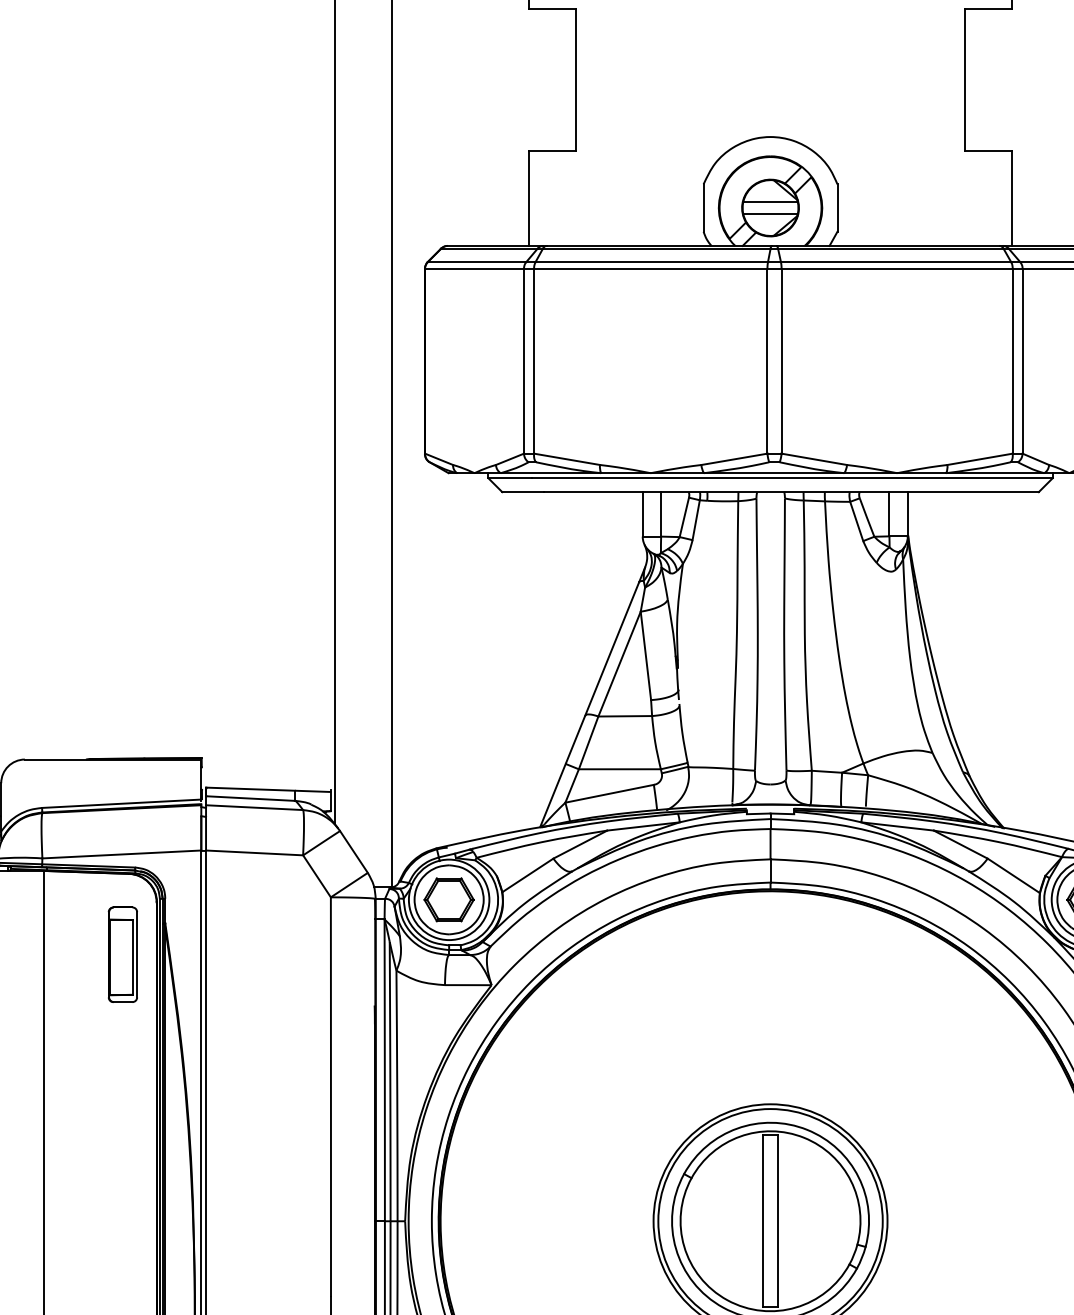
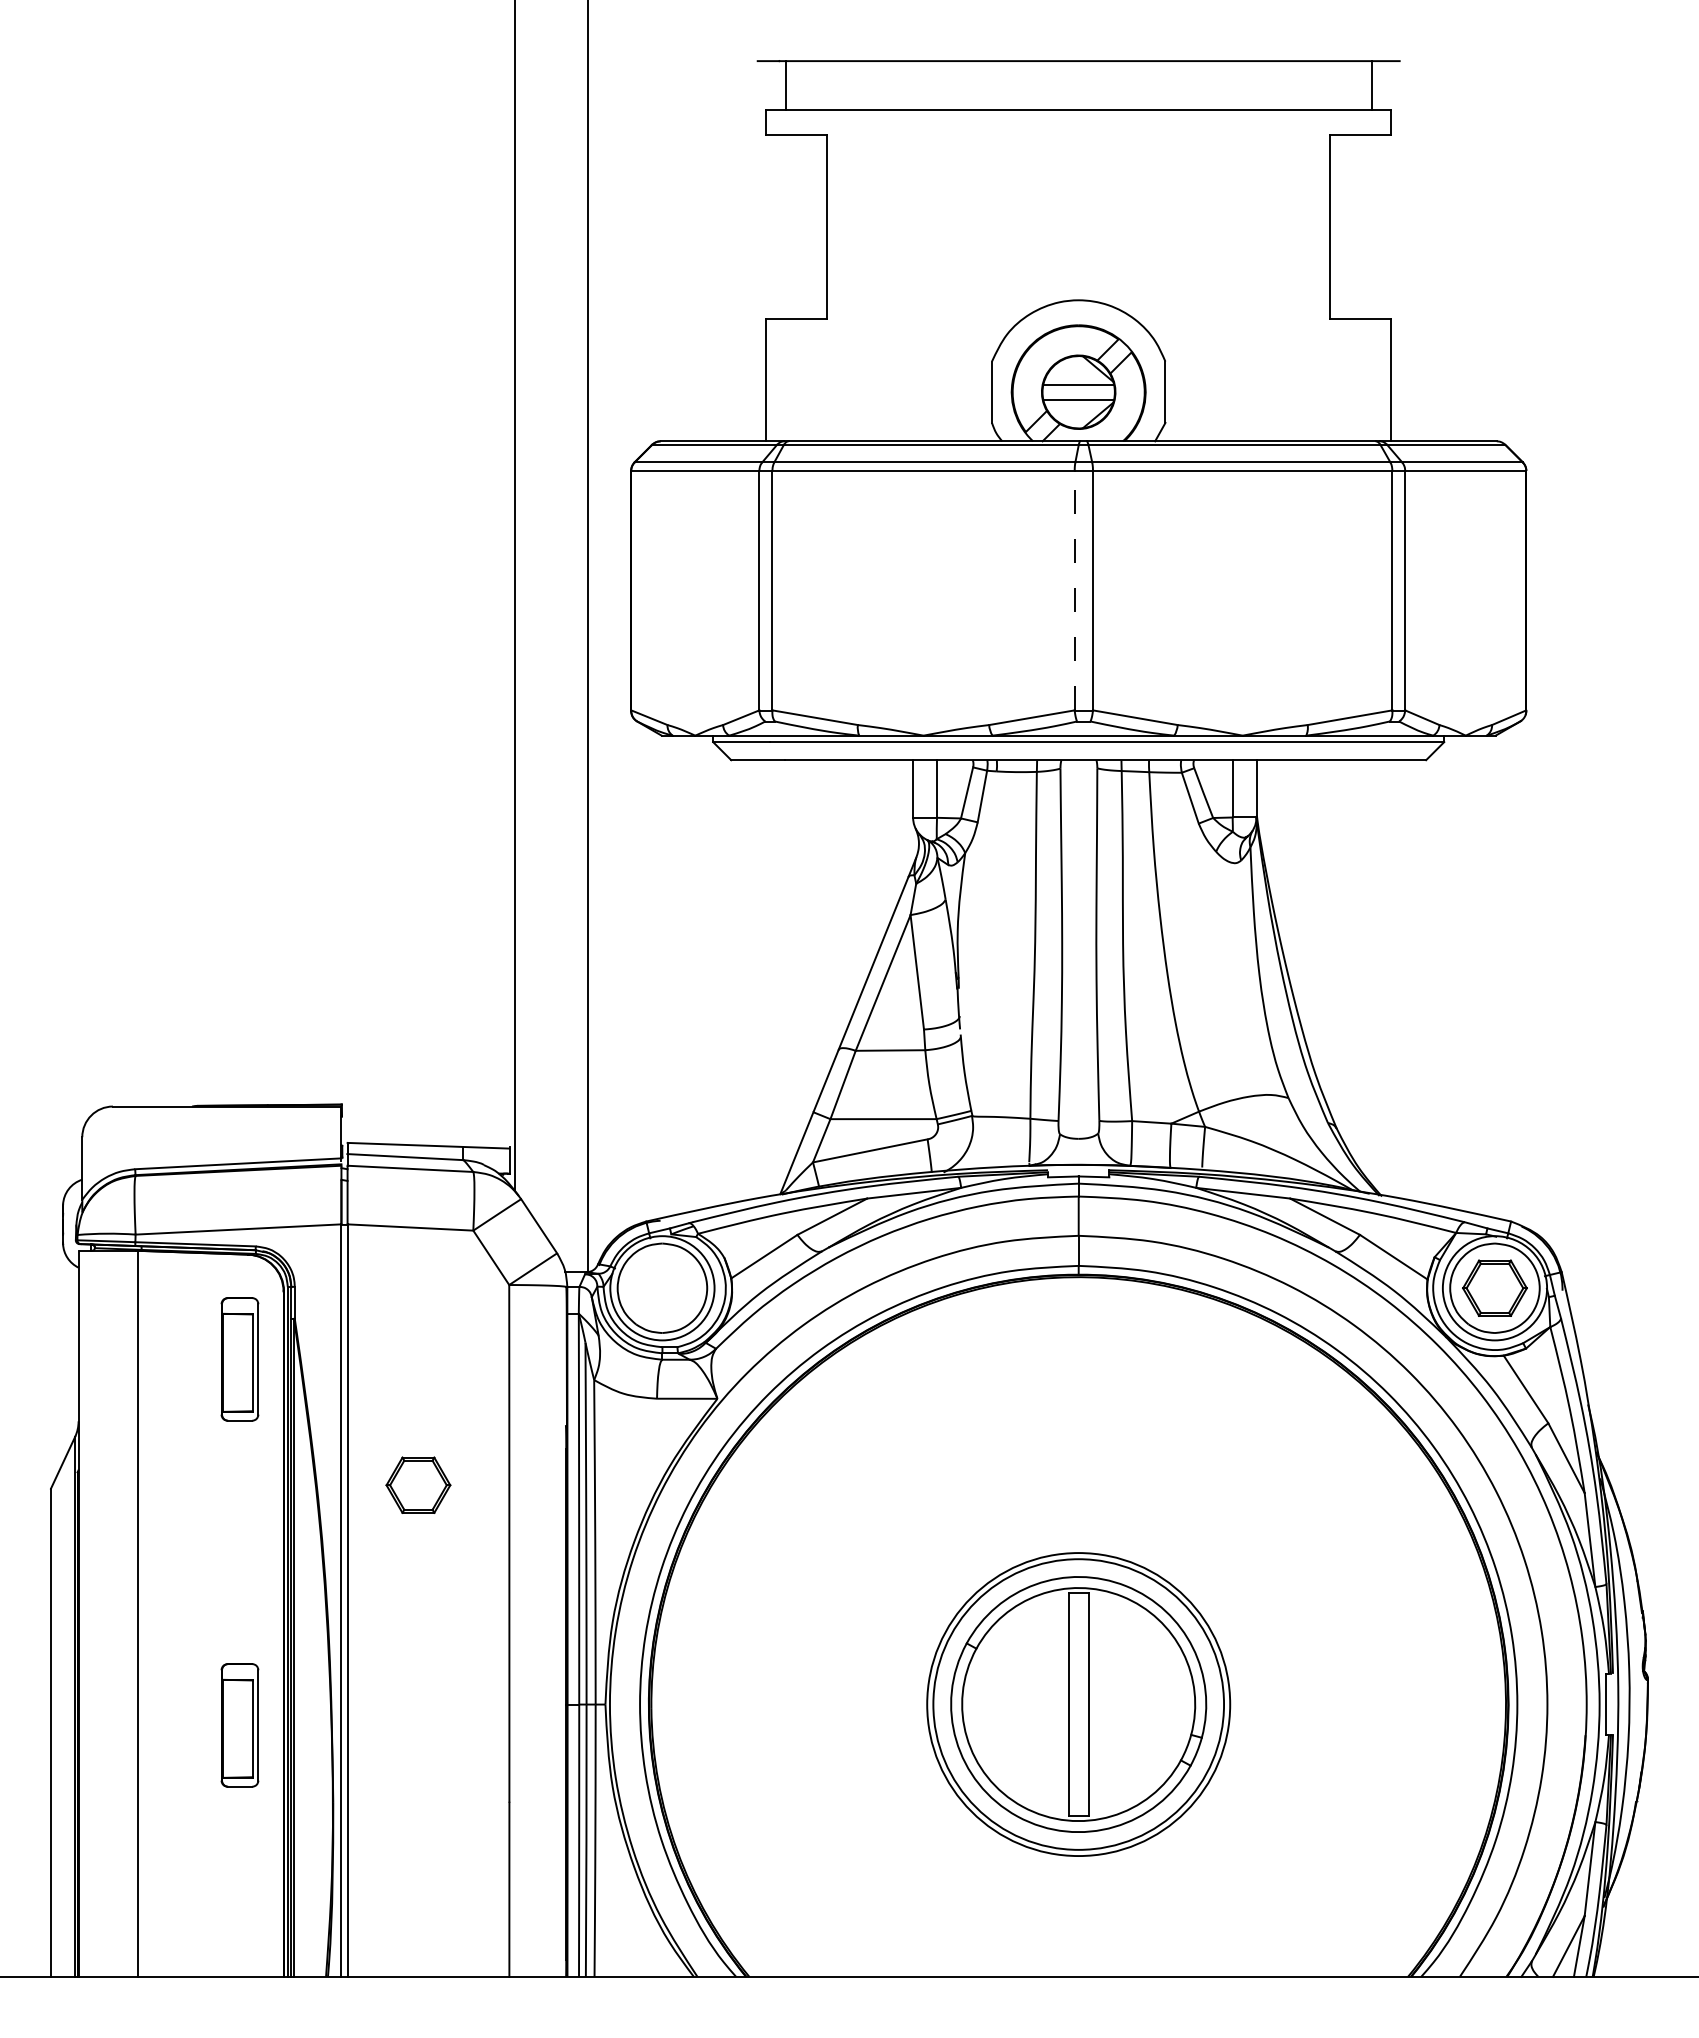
line: (767, 361) -> (1074, 590), solid -> dashed
part: (449, 899) -> (418, 1484), moved
part: (122, 1237) -> (239, 1725), added

